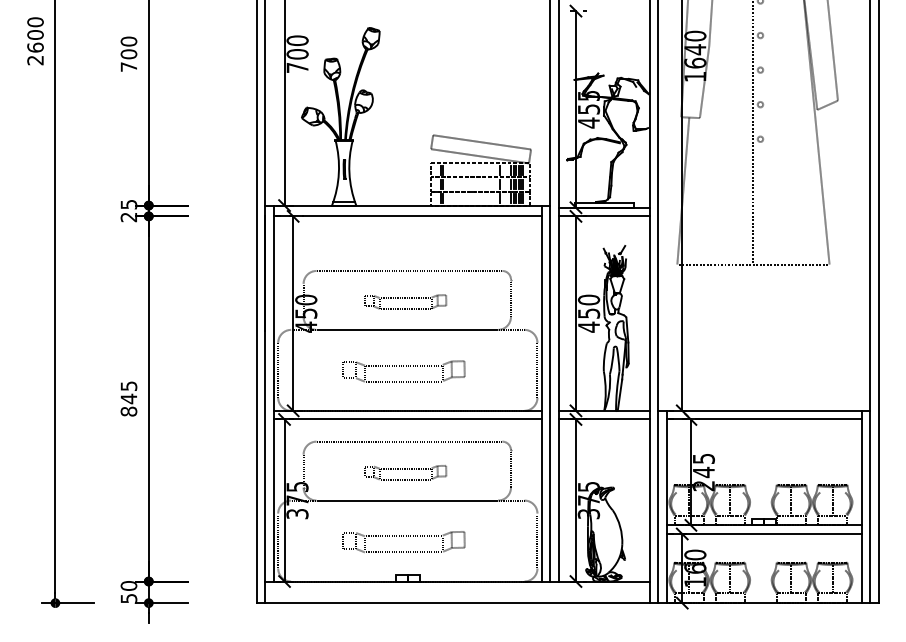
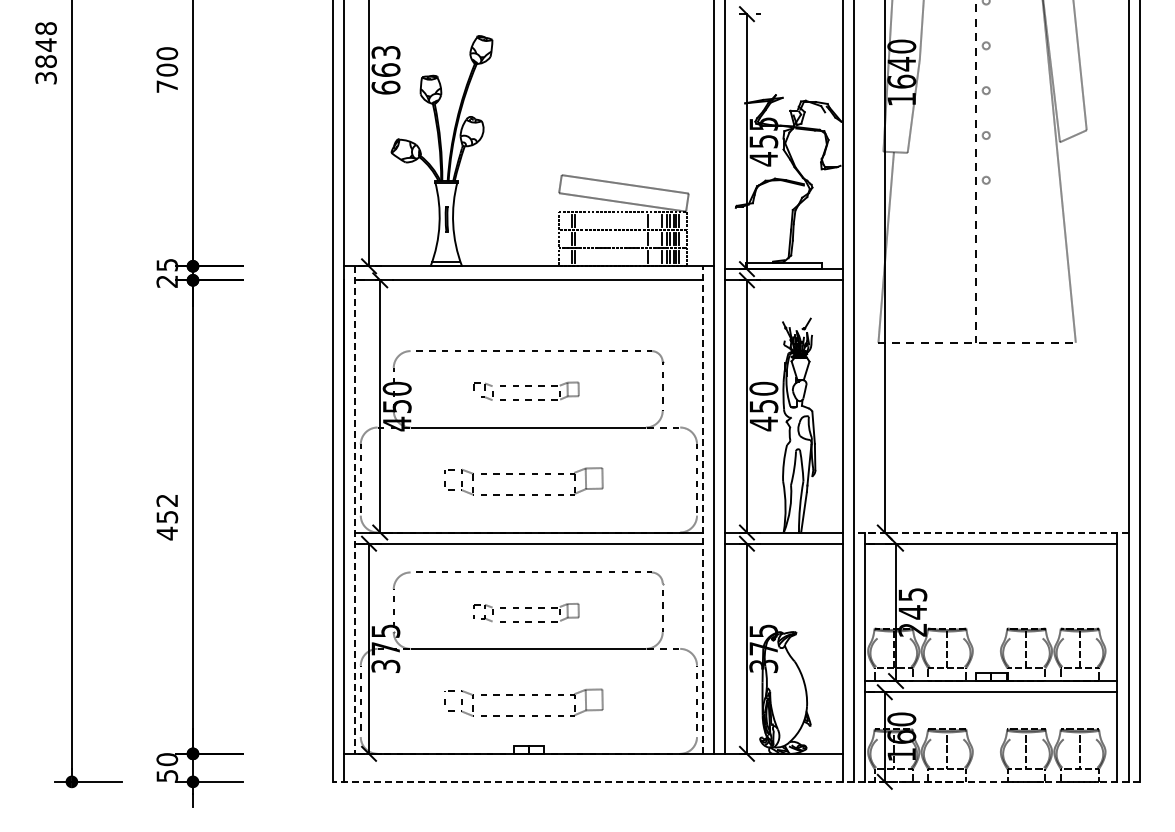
text: (35, 41) -> (45, 53), 2600 -> 3848
text: (297, 53) -> (385, 69), 700 -> 663
line: (274, 393) -> (355, 510), solid -> dashed
line: (541, 393) -> (702, 510), solid -> dashed
text: (129, 399) -> (167, 517), 845 -> 452
line: (763, 410) -> (990, 532), solid -> dashed
line: (567, 602) -> (735, 781), solid -> dashed

